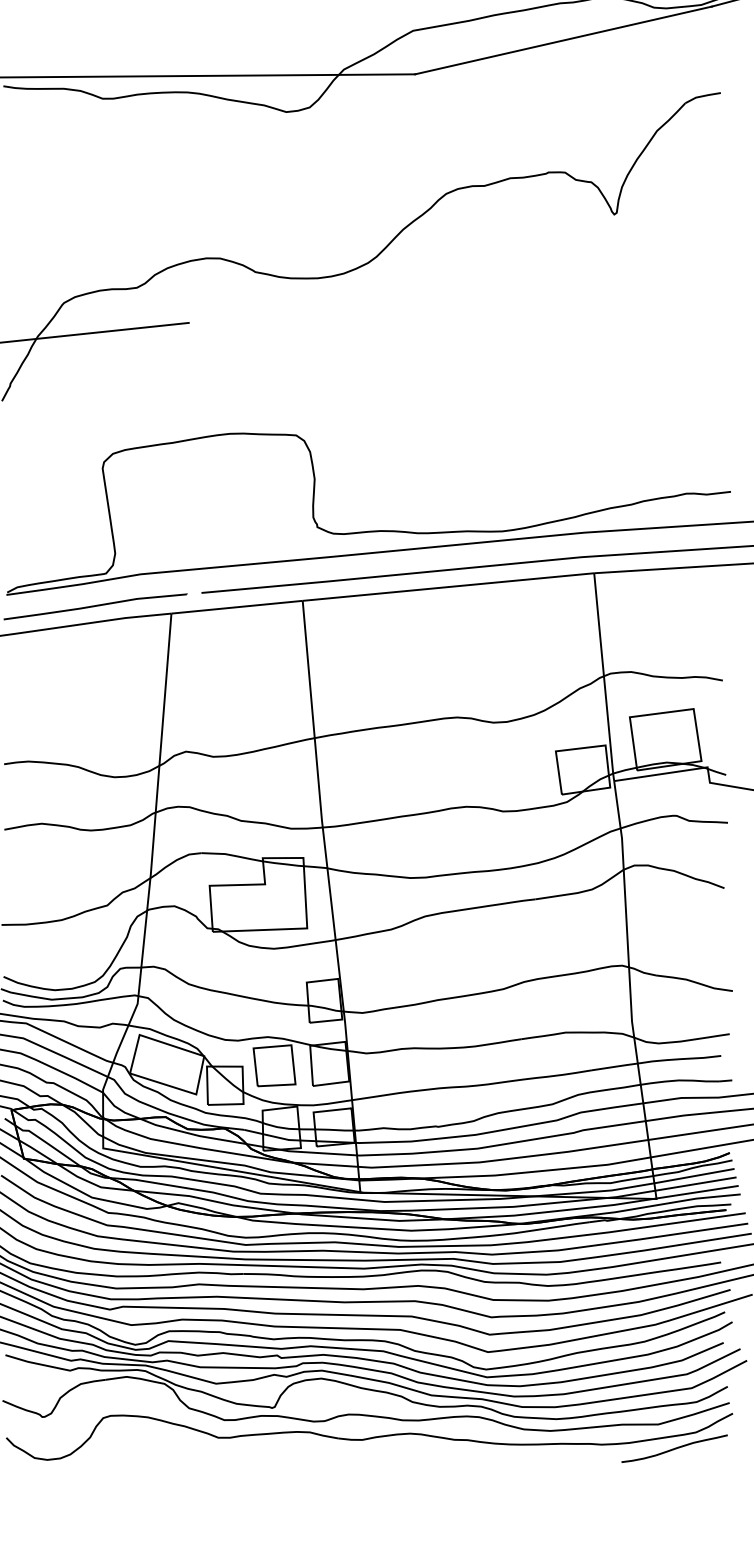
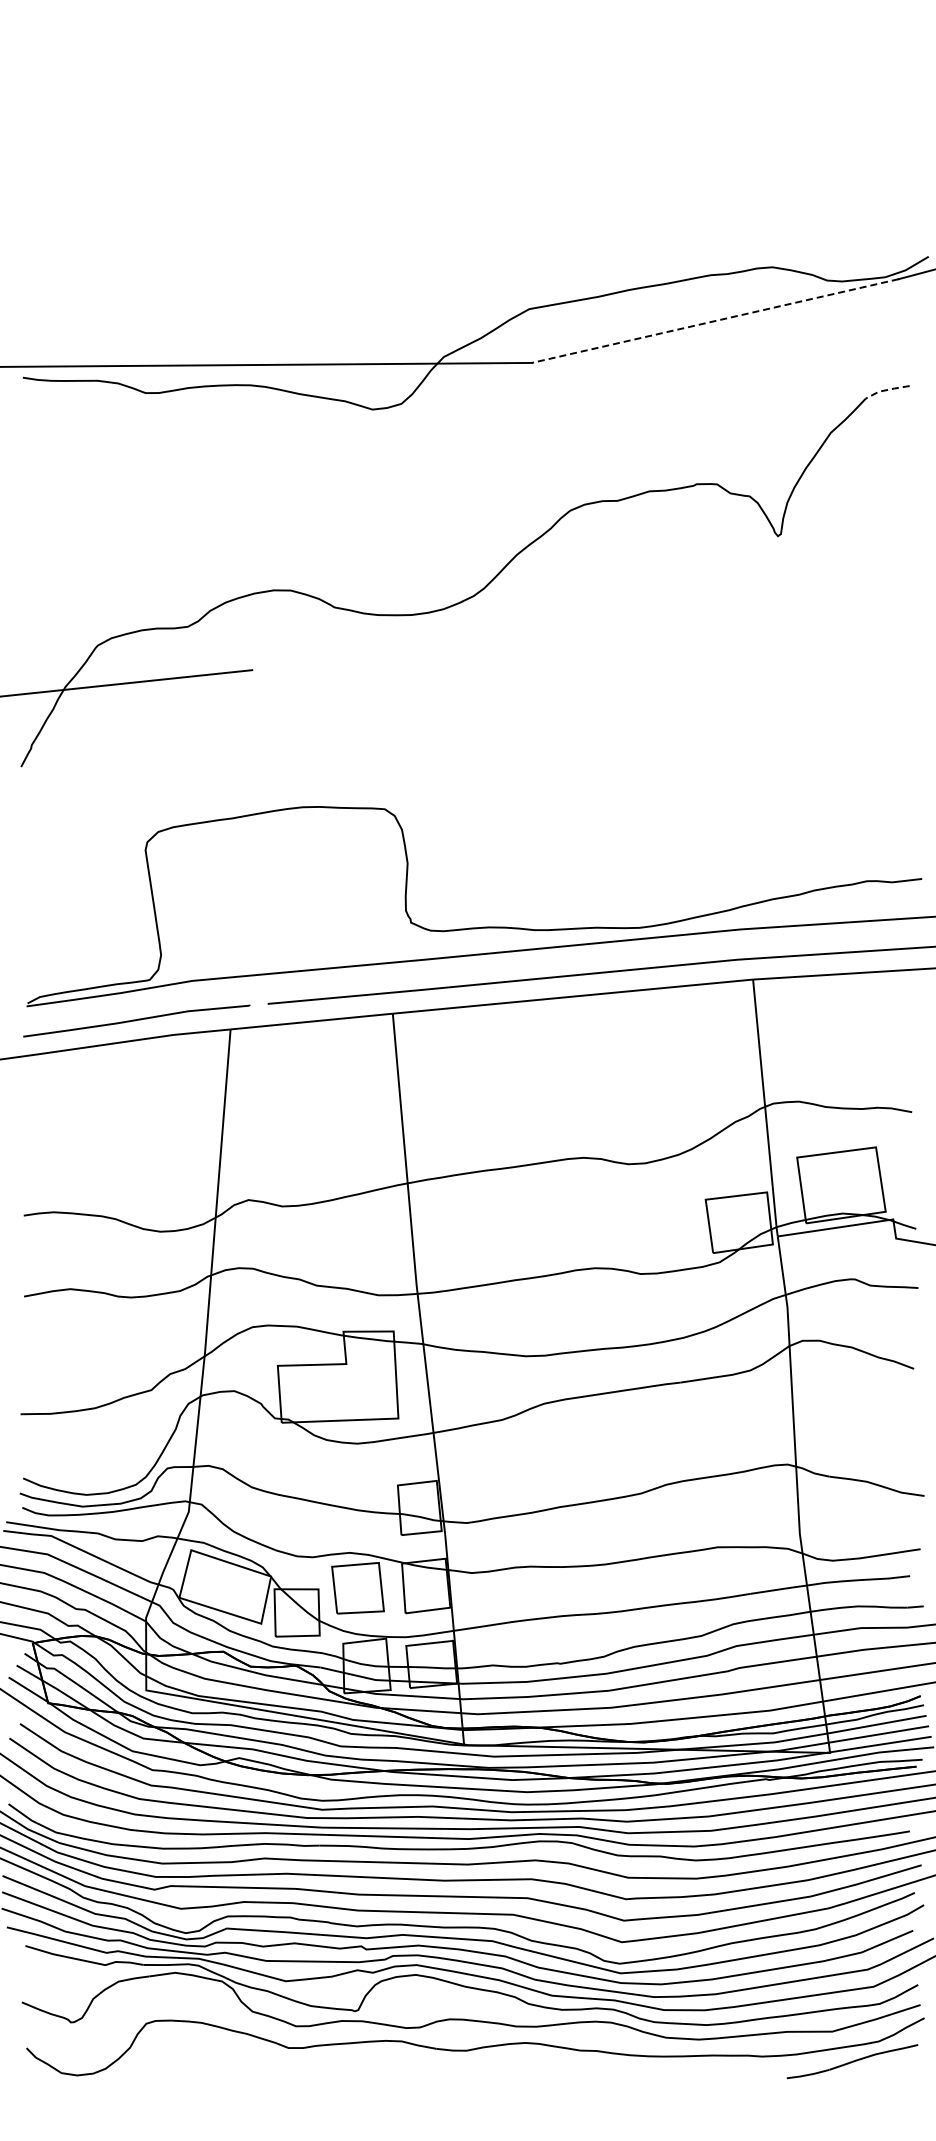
line: (562, 40) -> (714, 321), solid -> dashed
line: (702, 96) -> (886, 390), solid -> dashed

